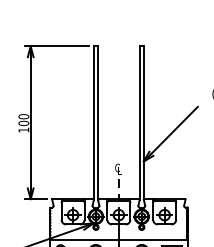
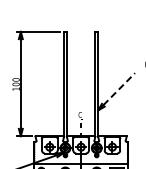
line: (175, 130) -> (119, 89), solid -> dashed

